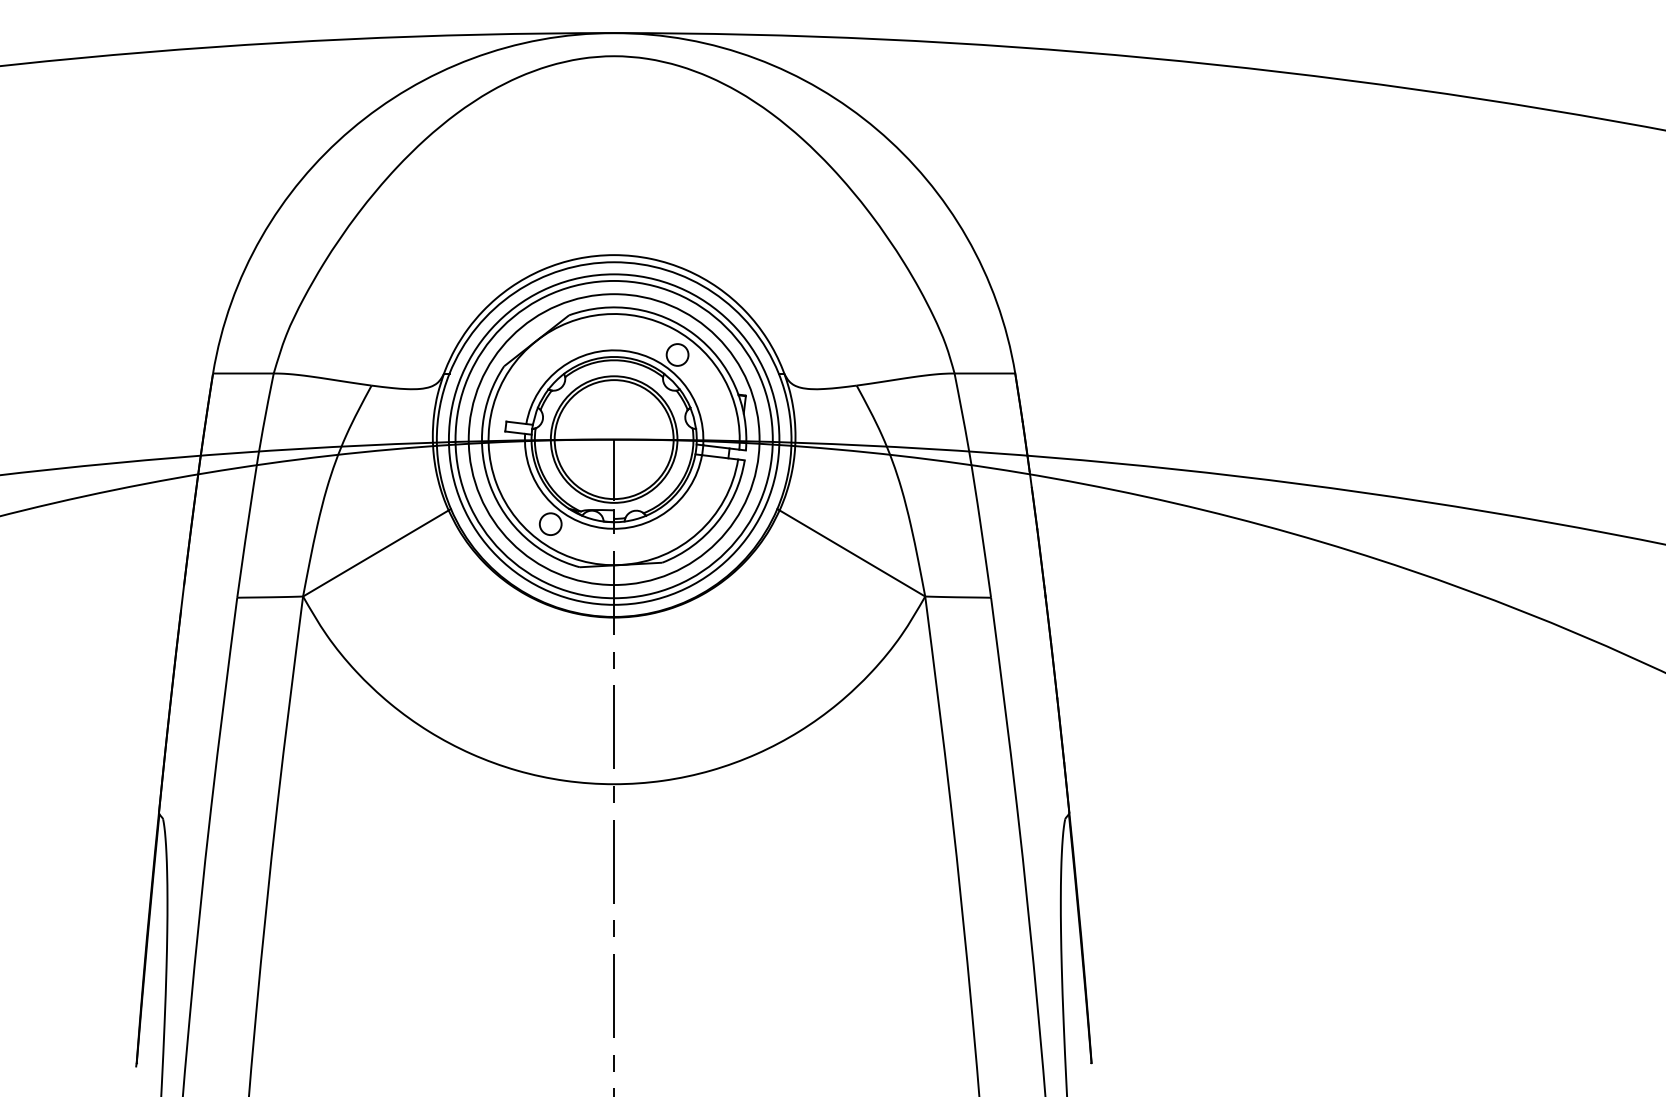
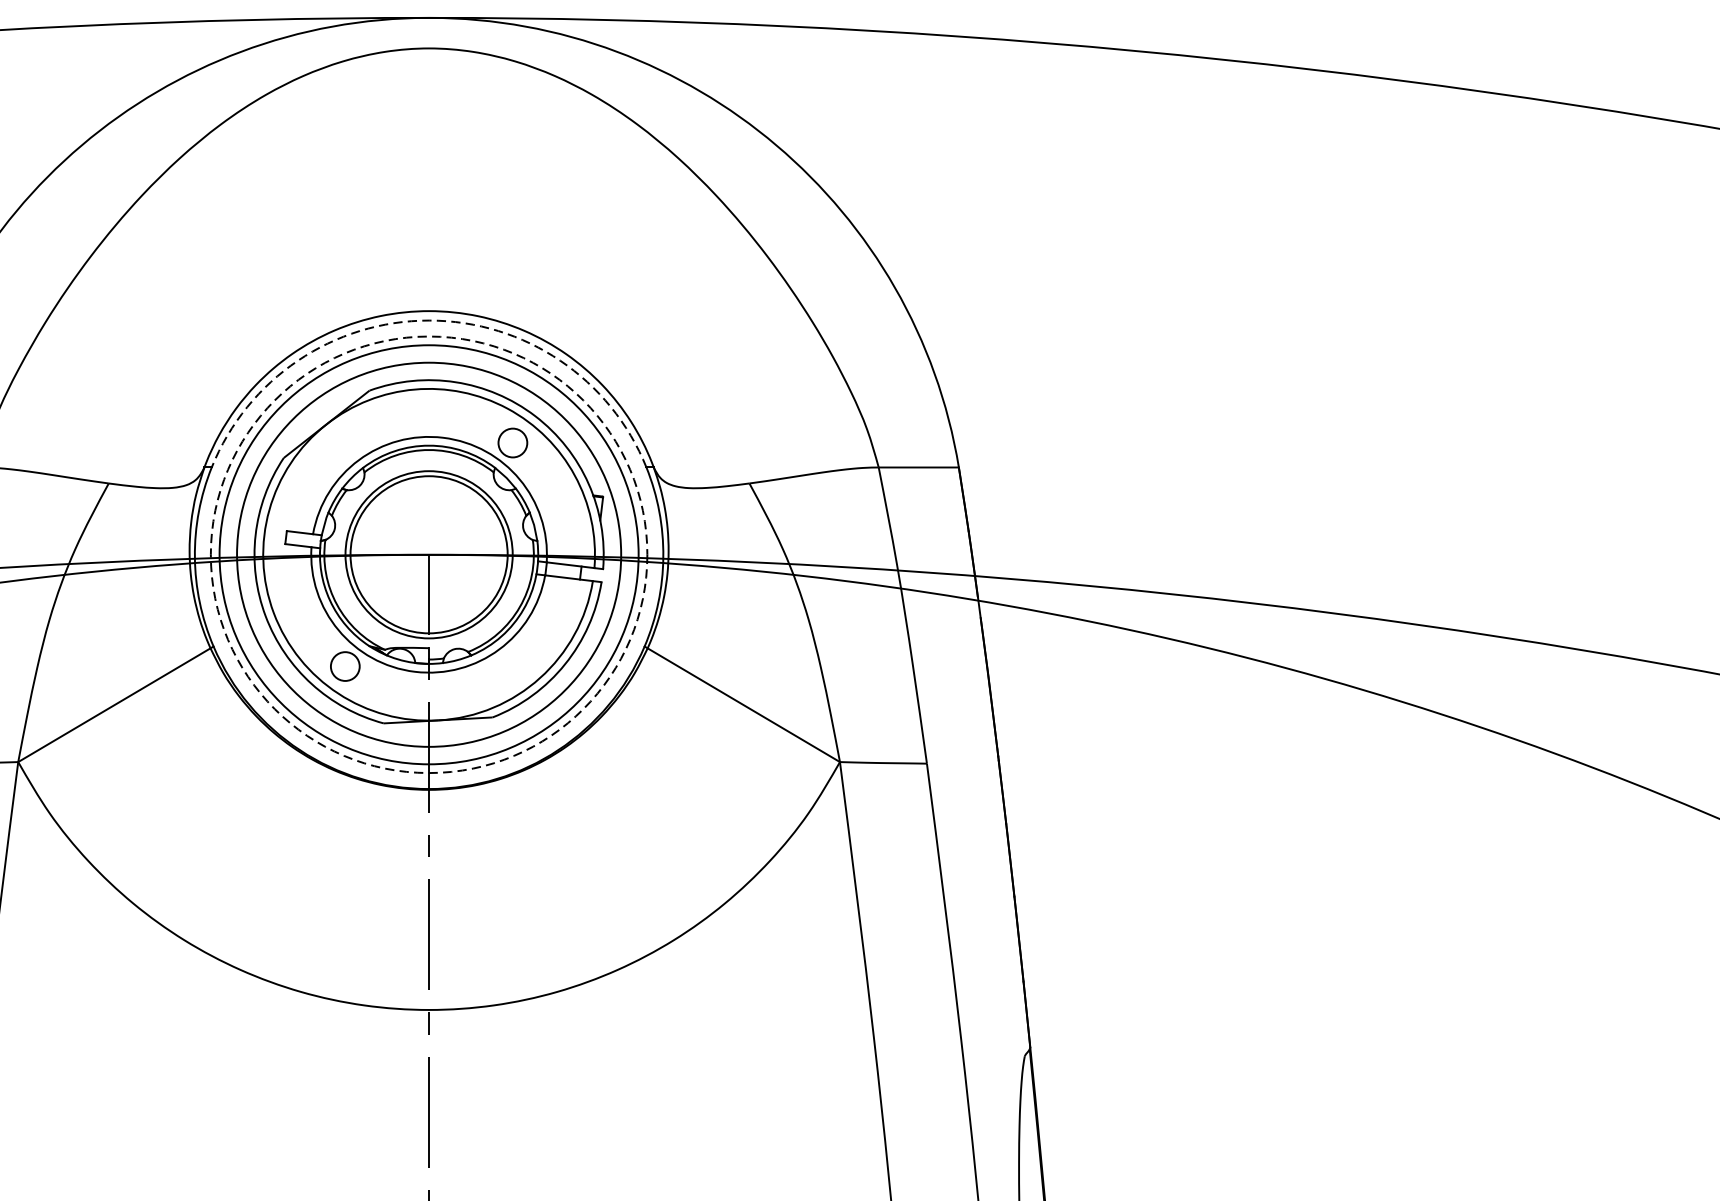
arc: (614, 262) -> (429, 320), solid -> dashed
circle: (613, 439) -> (428, 554), solid -> dashed

